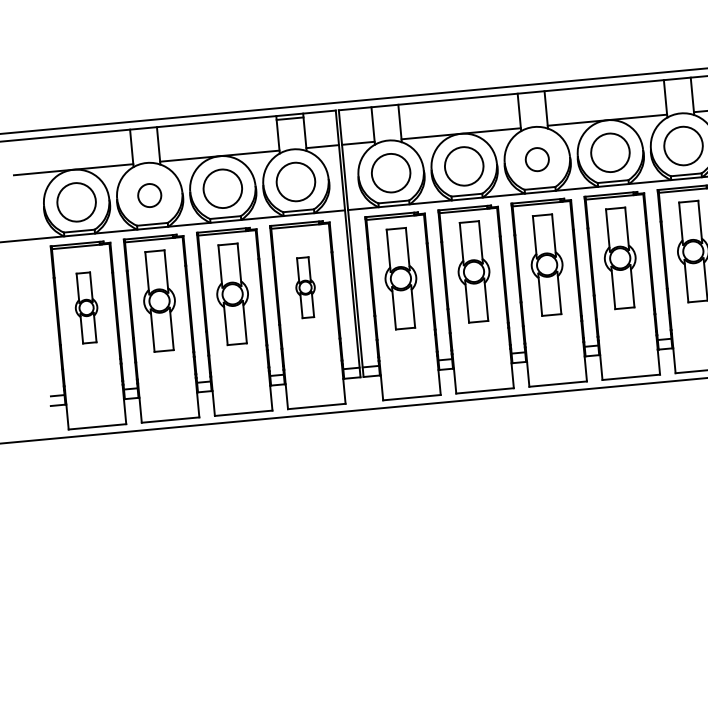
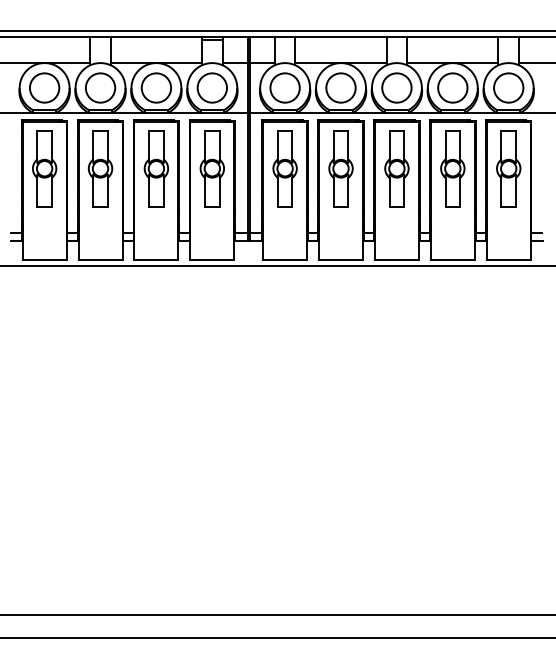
circle: (536, 158) -> (396, 87), size x1.67
circle: (149, 194) -> (100, 87), size x1.67
part: (304, 287) -> (211, 168), size x1.67
part: (86, 307) -> (44, 168), size x1.43

